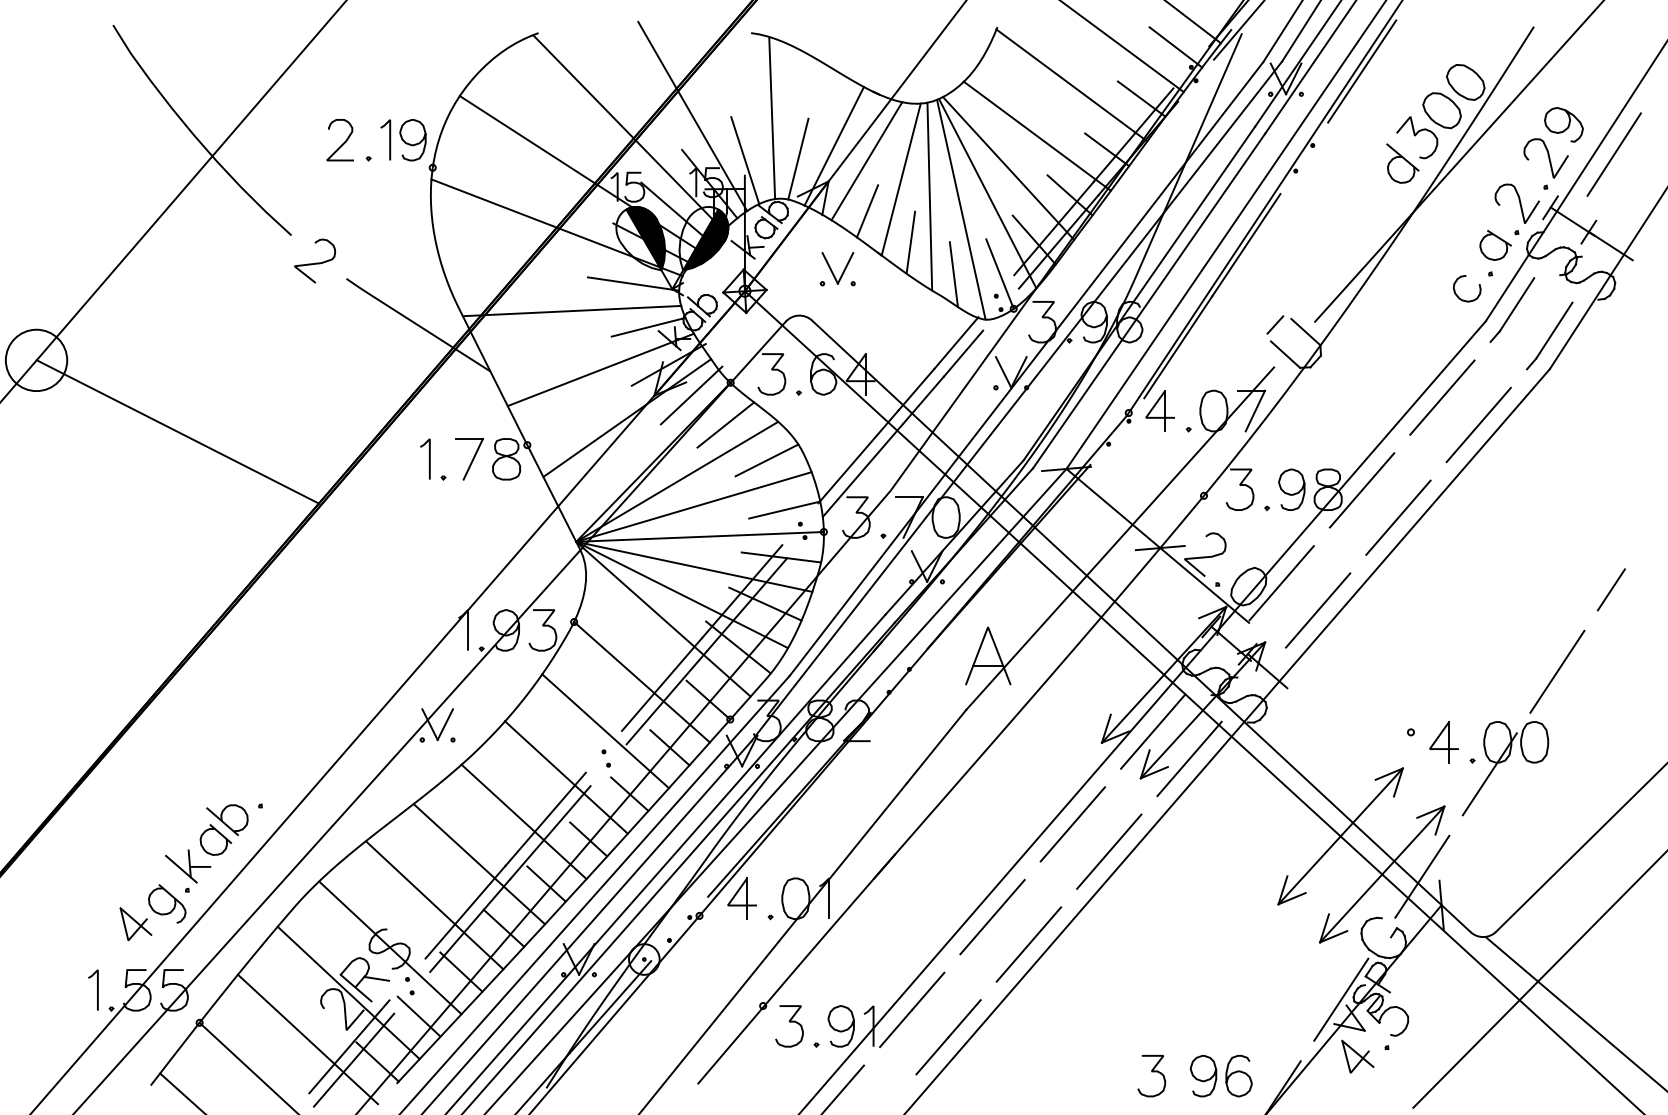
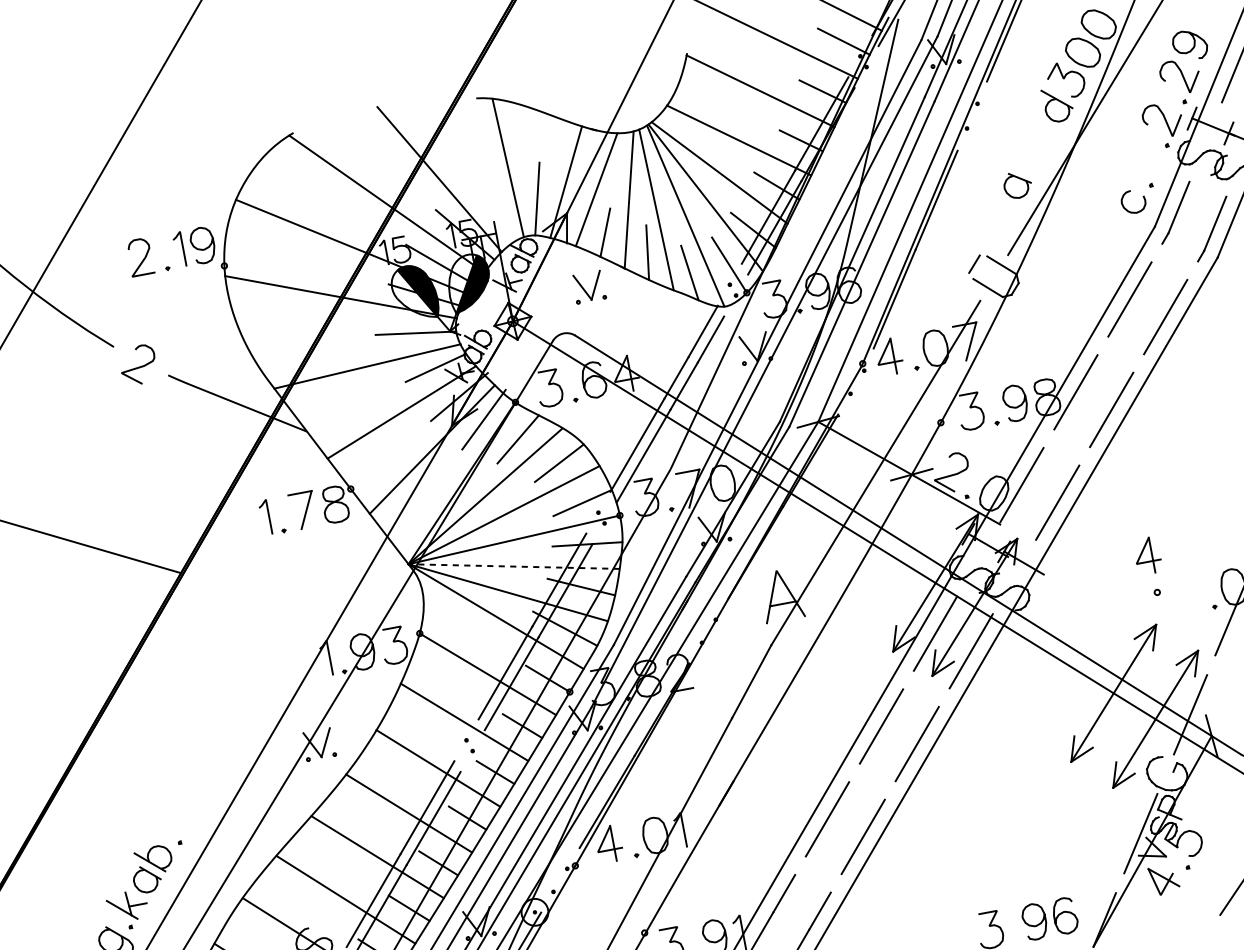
line: (745, 160) -> (492, 208), removed
part: (1495, 245) -> (1017, 185), moved
line: (694, 566) -> (514, 566), solid -> dashed
part: (1443, 742) -> (1147, 556), moved

